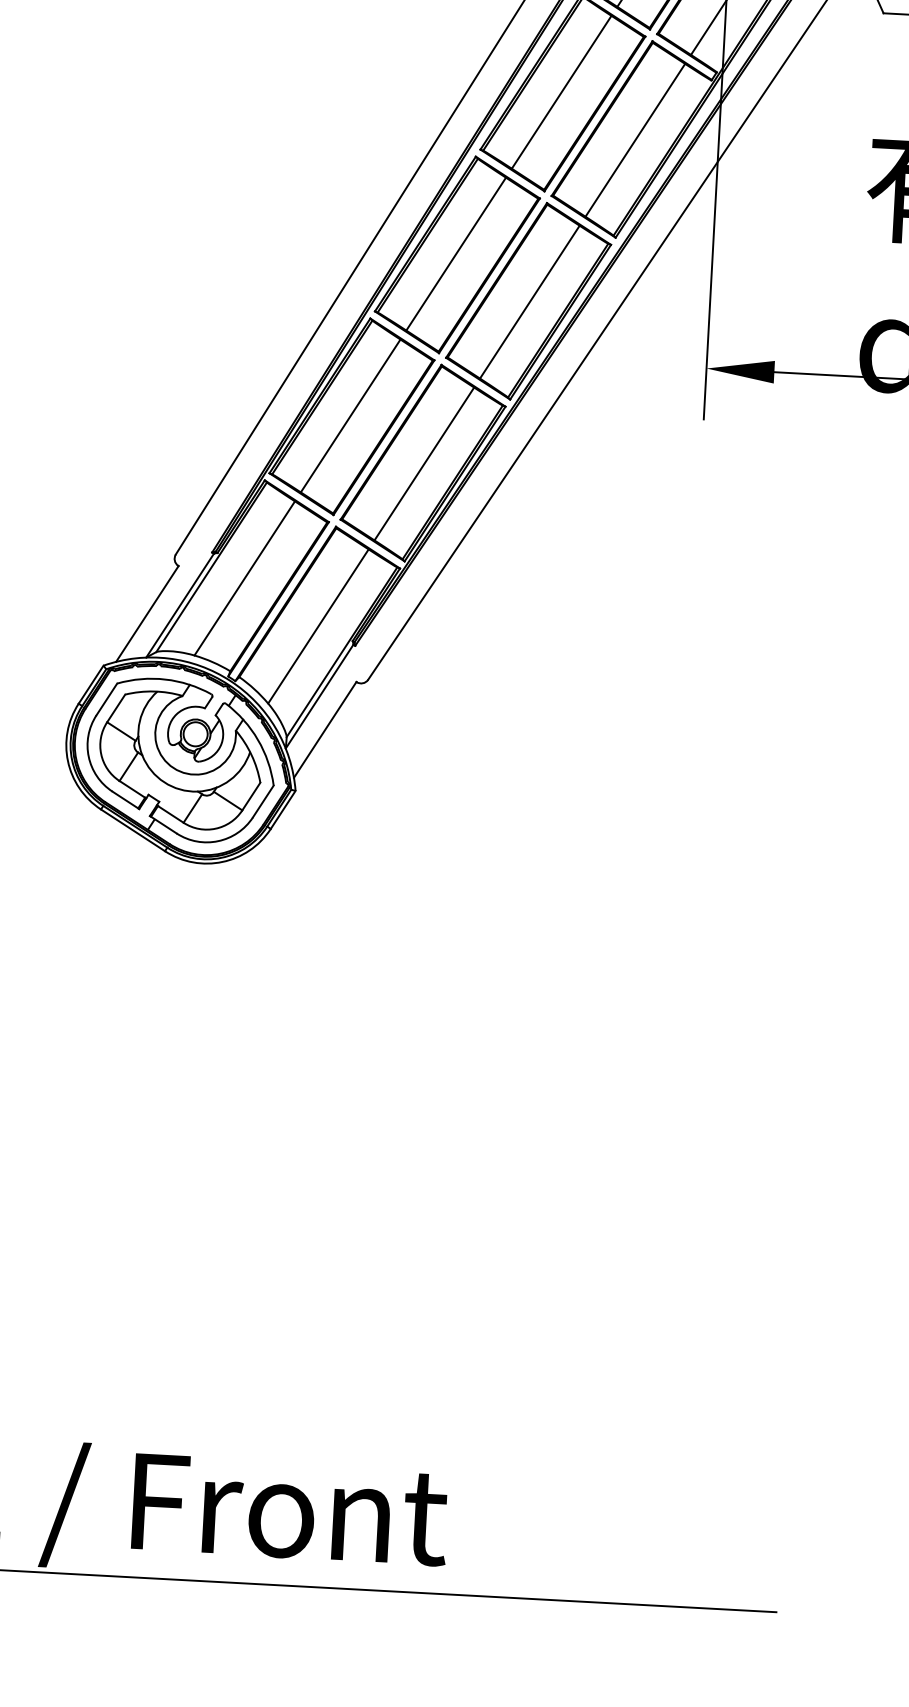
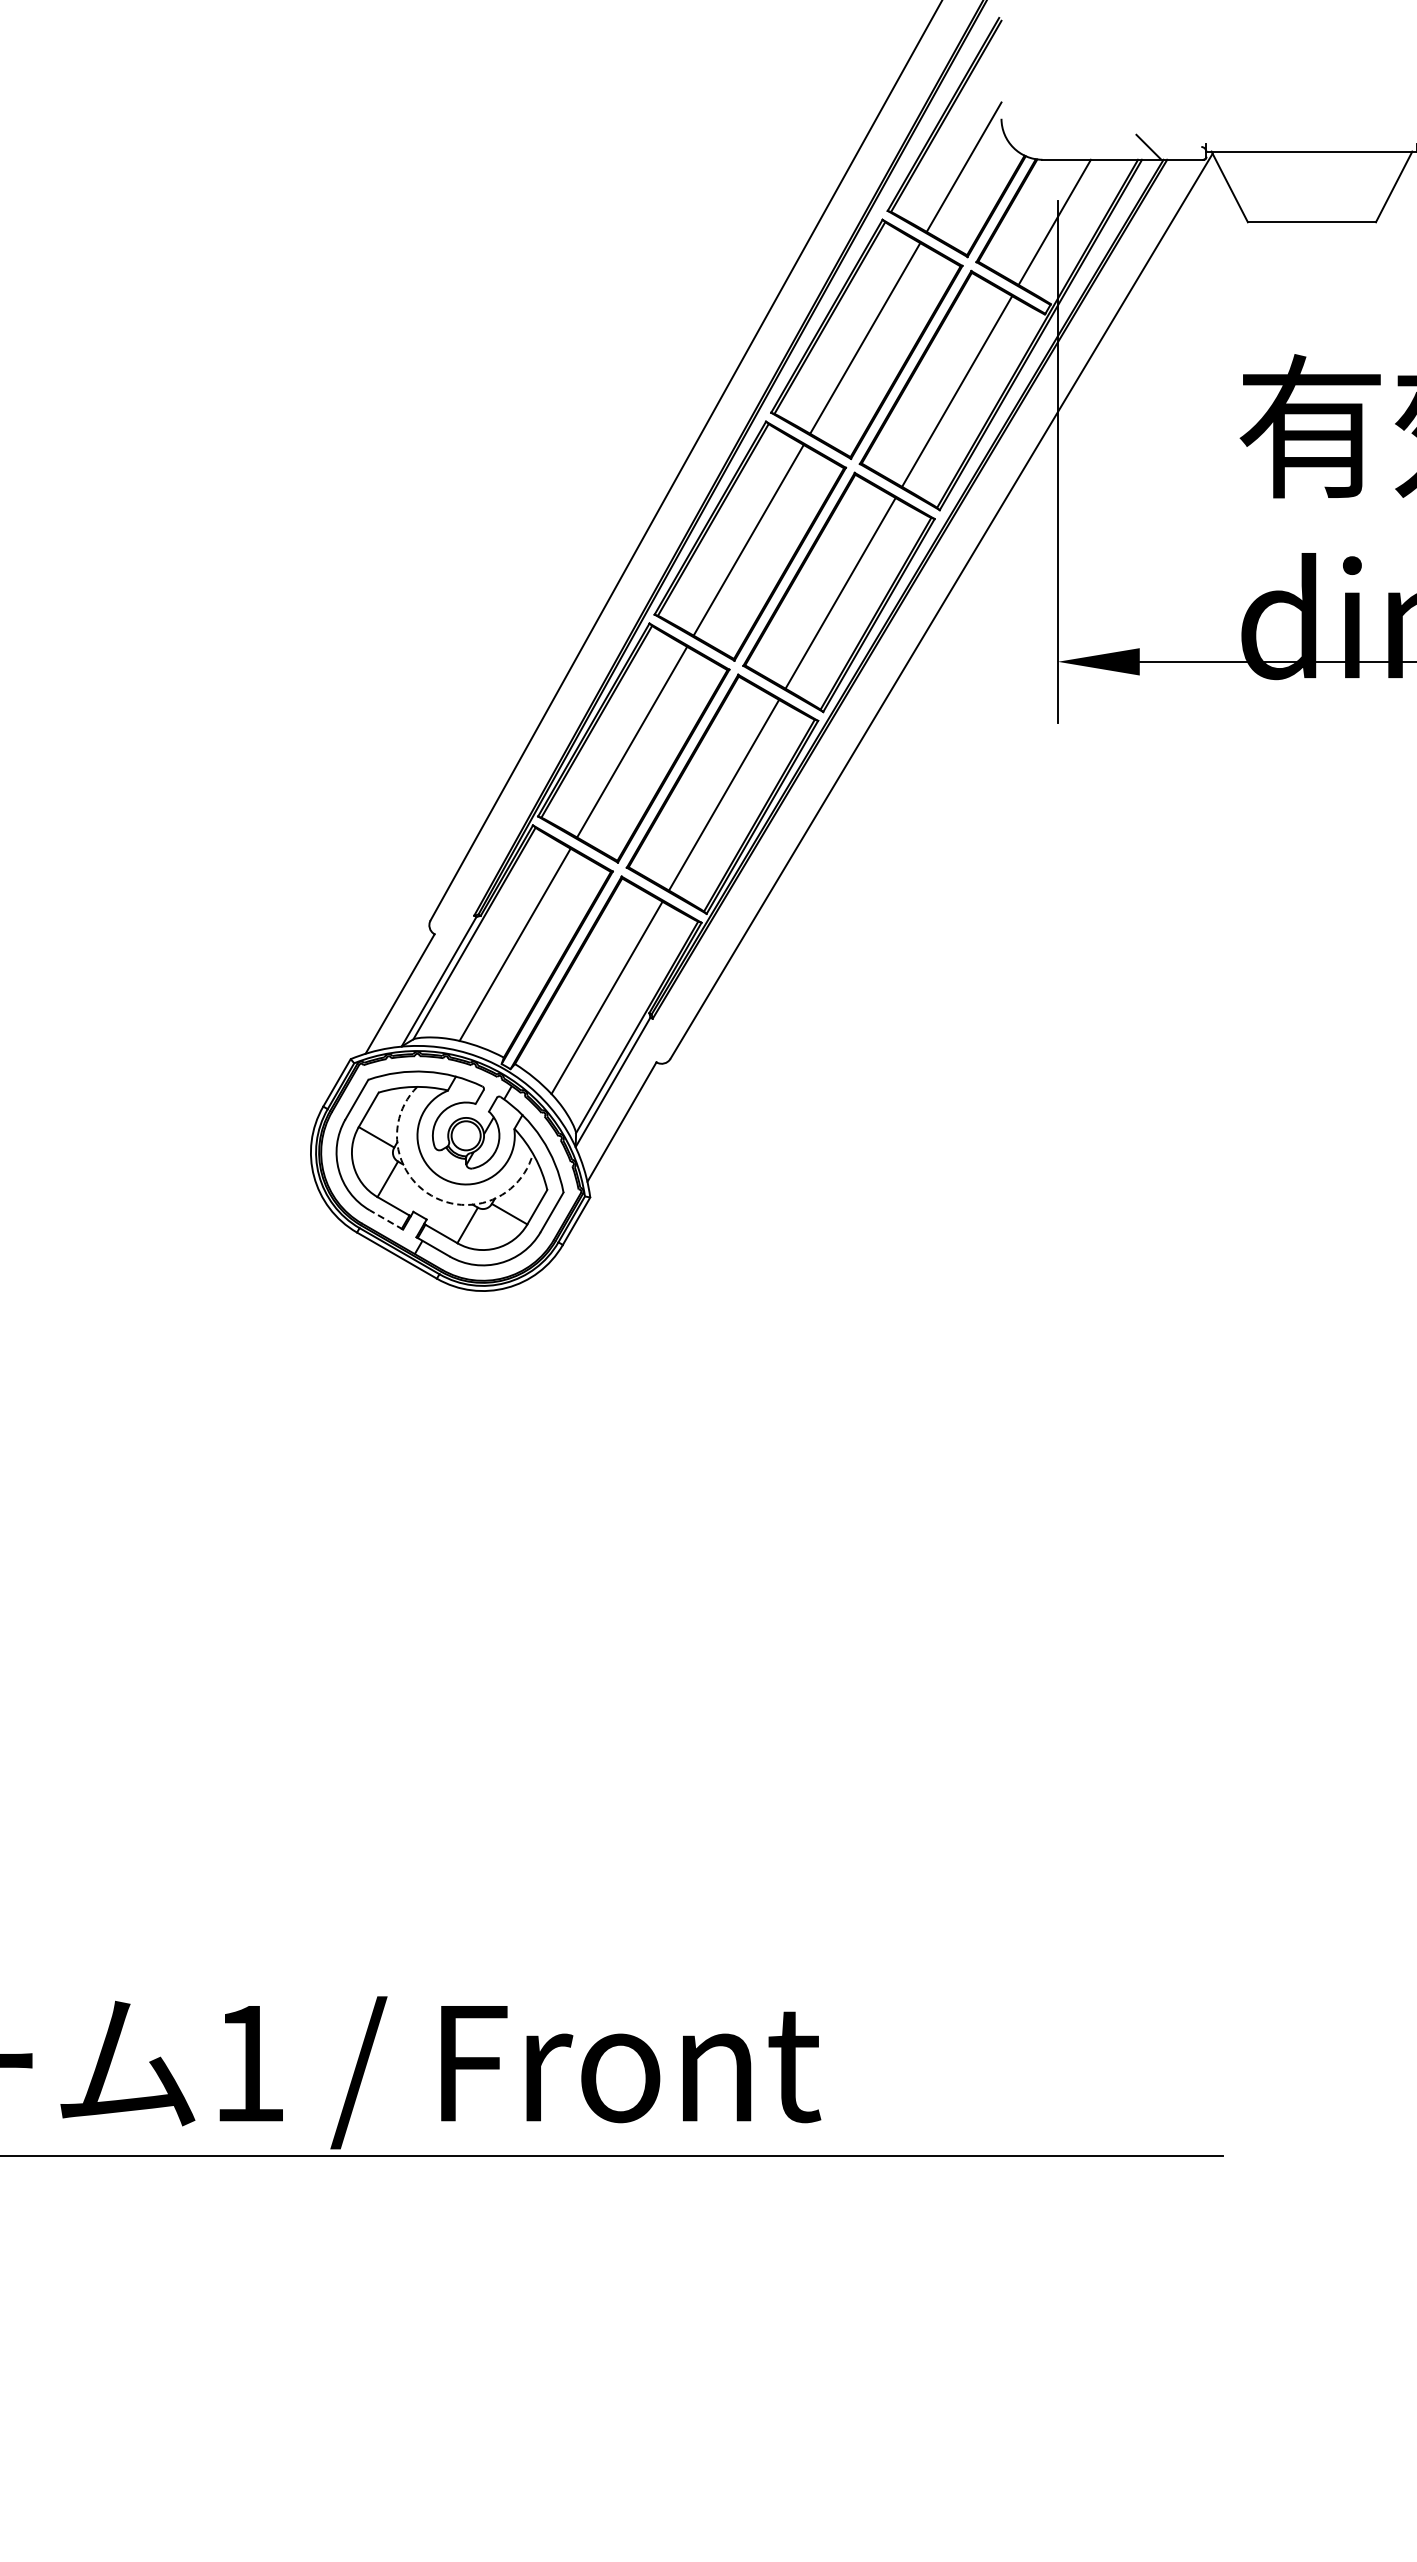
arc: (164, 782) -> (431, 1195), solid -> dashed
line: (125, 799) -> (386, 1219), solid -> dashed

